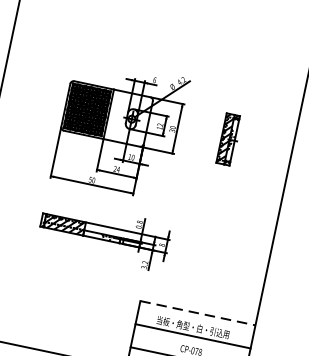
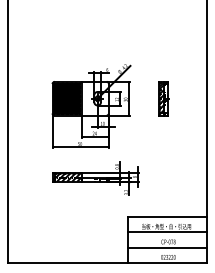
line: (199, 313) -> (168, 216), dashed -> solid

